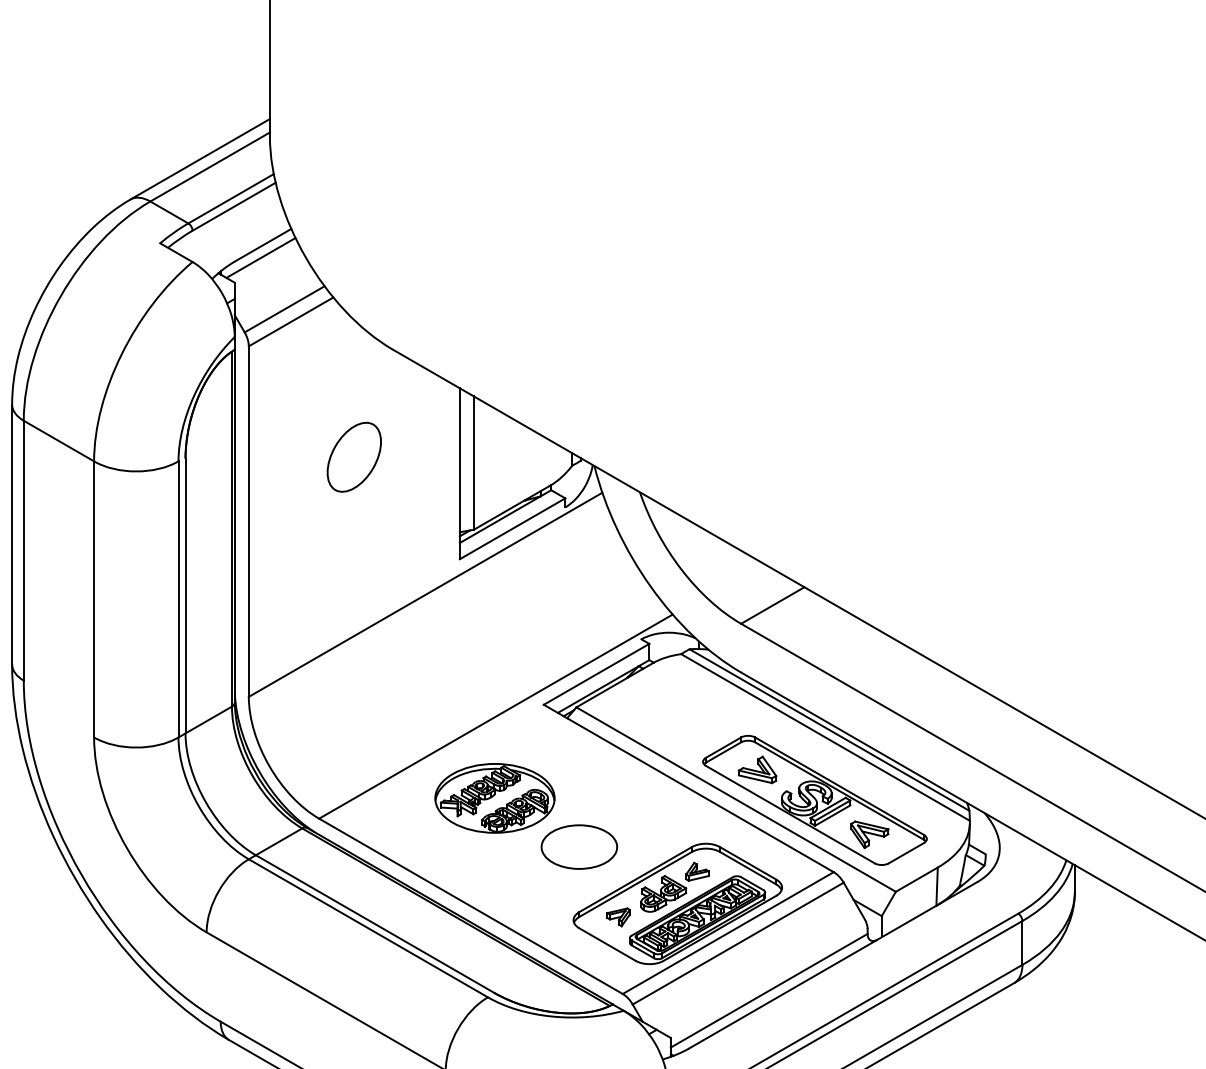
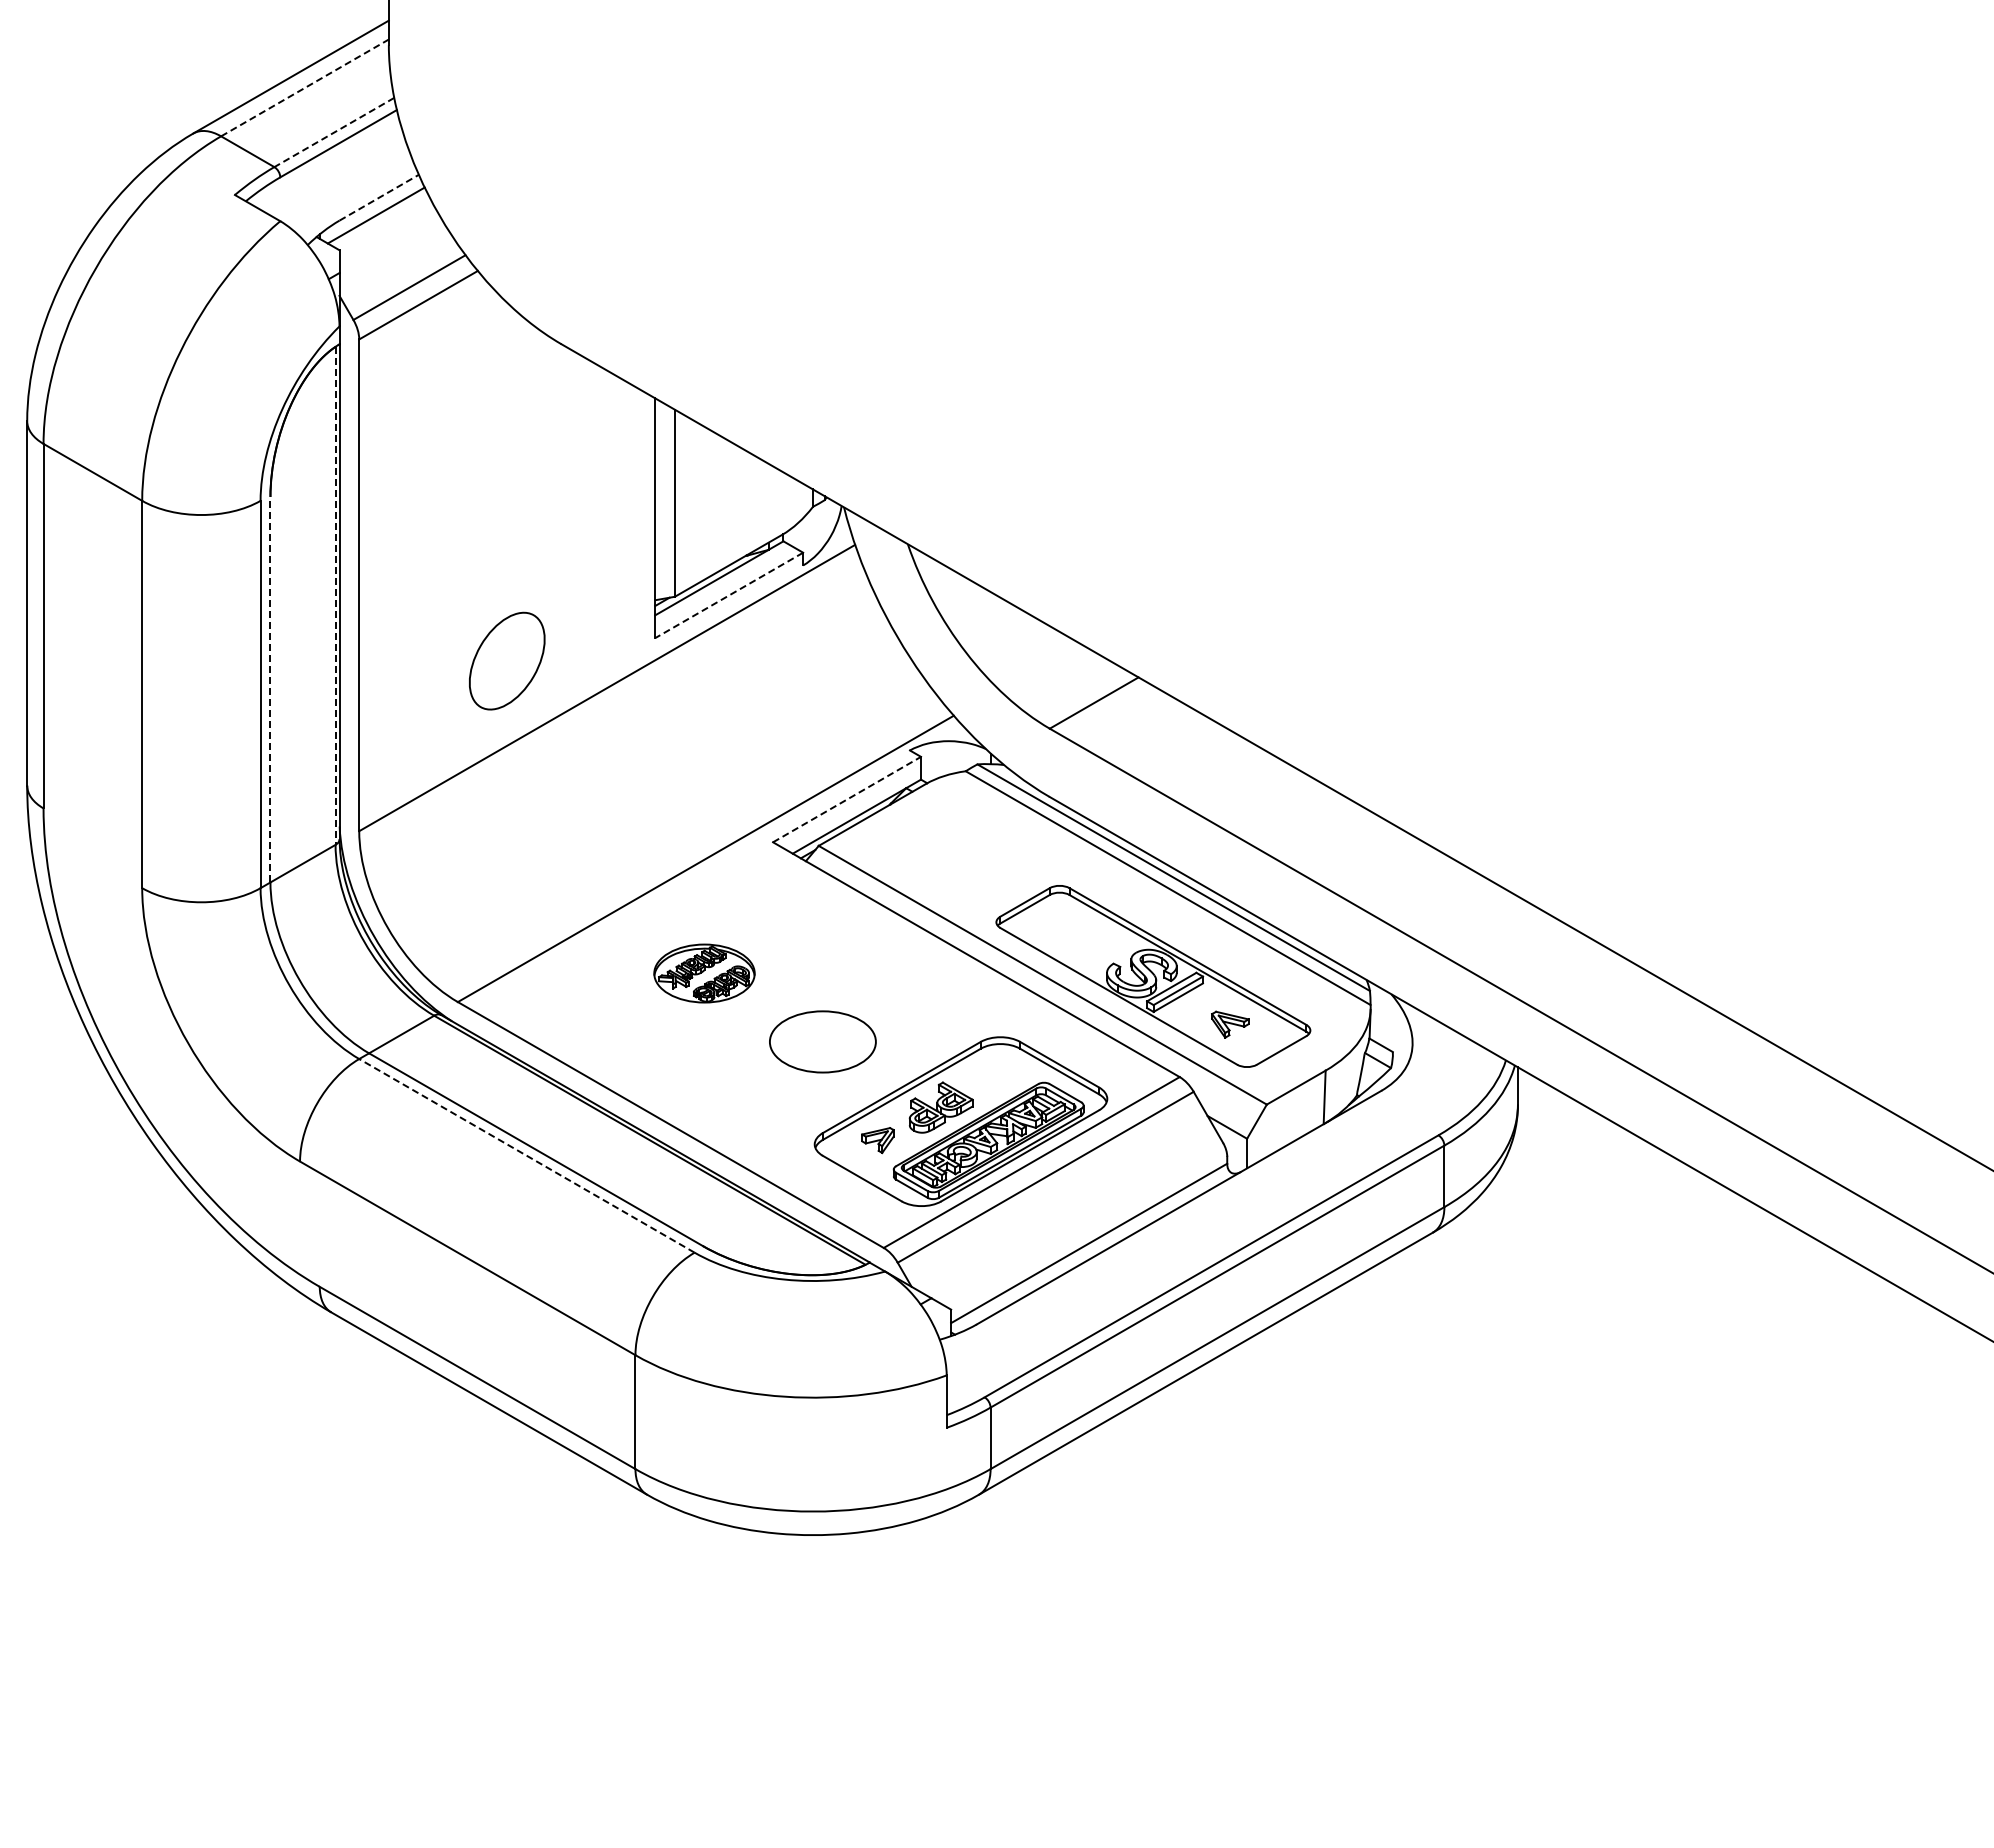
line: (209, 166) -> (304, 87), solid -> dashed
line: (230, 198) -> (333, 132), solid -> dashed
line: (263, 245) -> (379, 197), solid -> dashed
part: (354, 456) -> (507, 660), moved
line: (512, 528) -> (728, 595), solid -> dashed
line: (231, 529) -> (335, 596), solid -> dashed
line: (185, 595) -> (270, 689), solid -> dashed
line: (596, 674) -> (847, 799), solid -> dashed
part: (757, 769) -> (1072, 933), removed
part: (494, 798) -> (704, 973), size x0.6
part: (869, 834) -> (1230, 1024), size x0.7
part: (697, 871) -> (988, 1076), removed
line: (368, 928) -> (526, 1155), solid -> dashed

